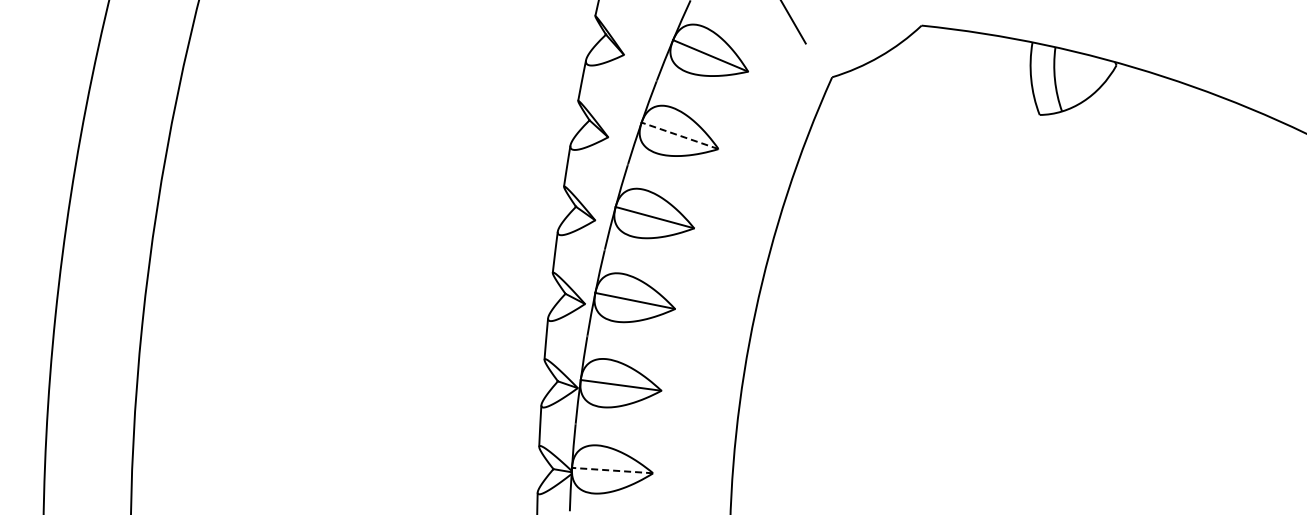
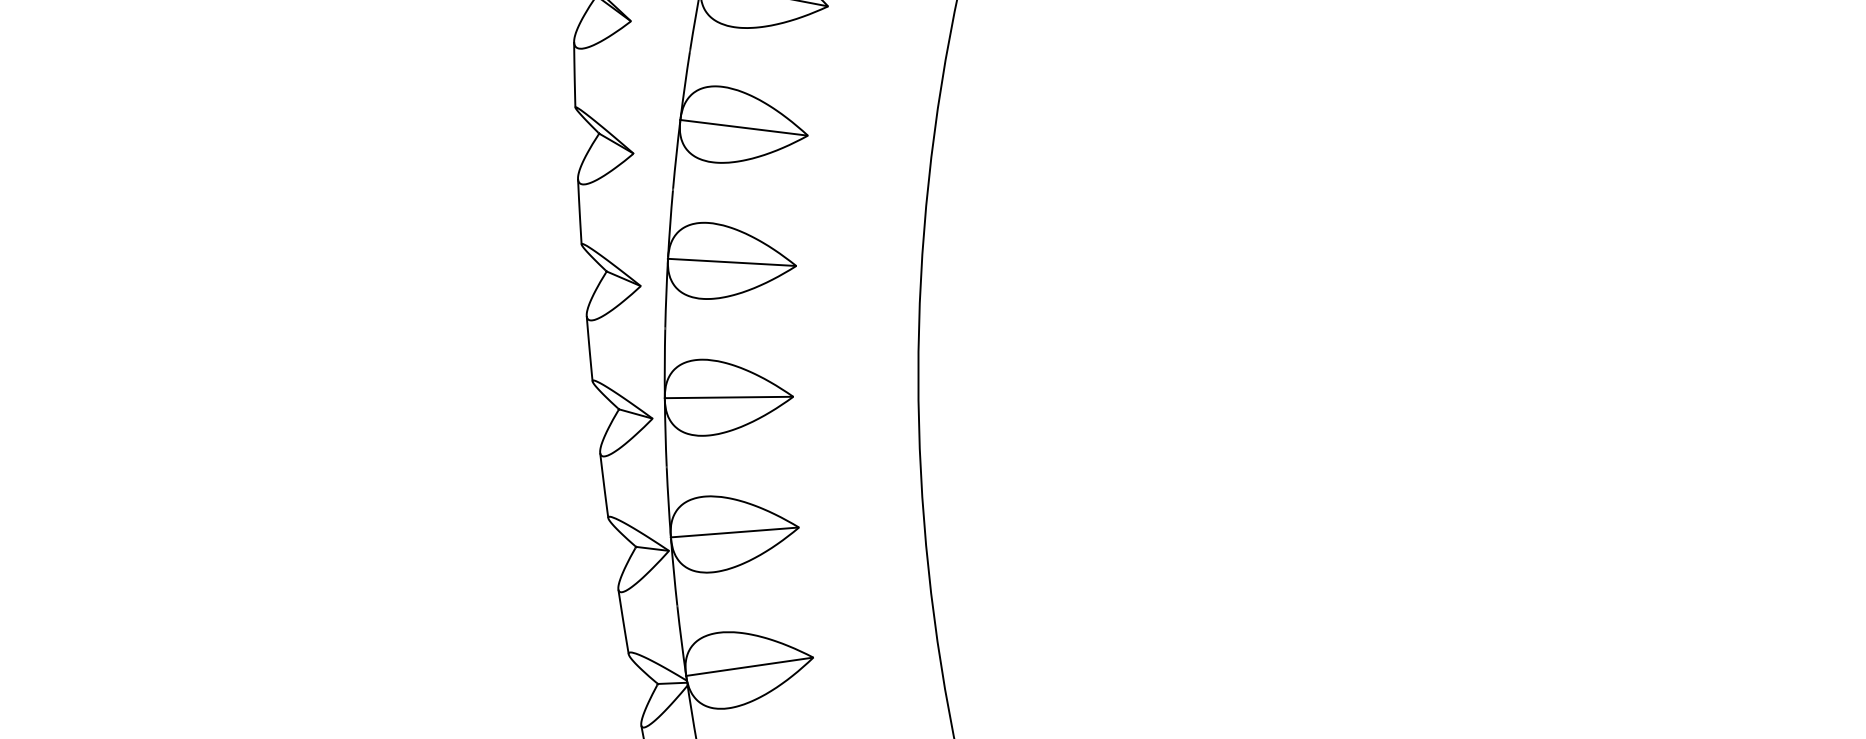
line: (680, 135) -> (744, 127), dashed -> solid
line: (612, 470) -> (749, 666), dashed -> solid

